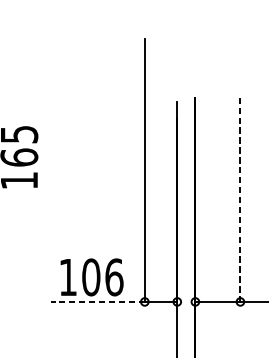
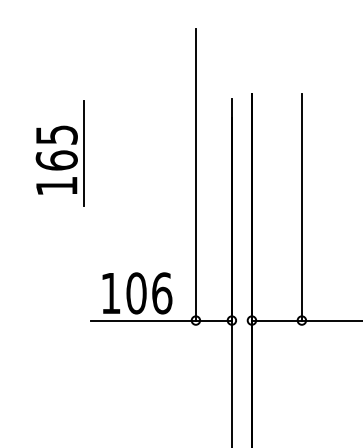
line: (43, 151) -> (83, 153), added
line: (240, 200) -> (301, 208), dashed -> solid
line: (97, 301) -> (143, 320), dashed -> solid

